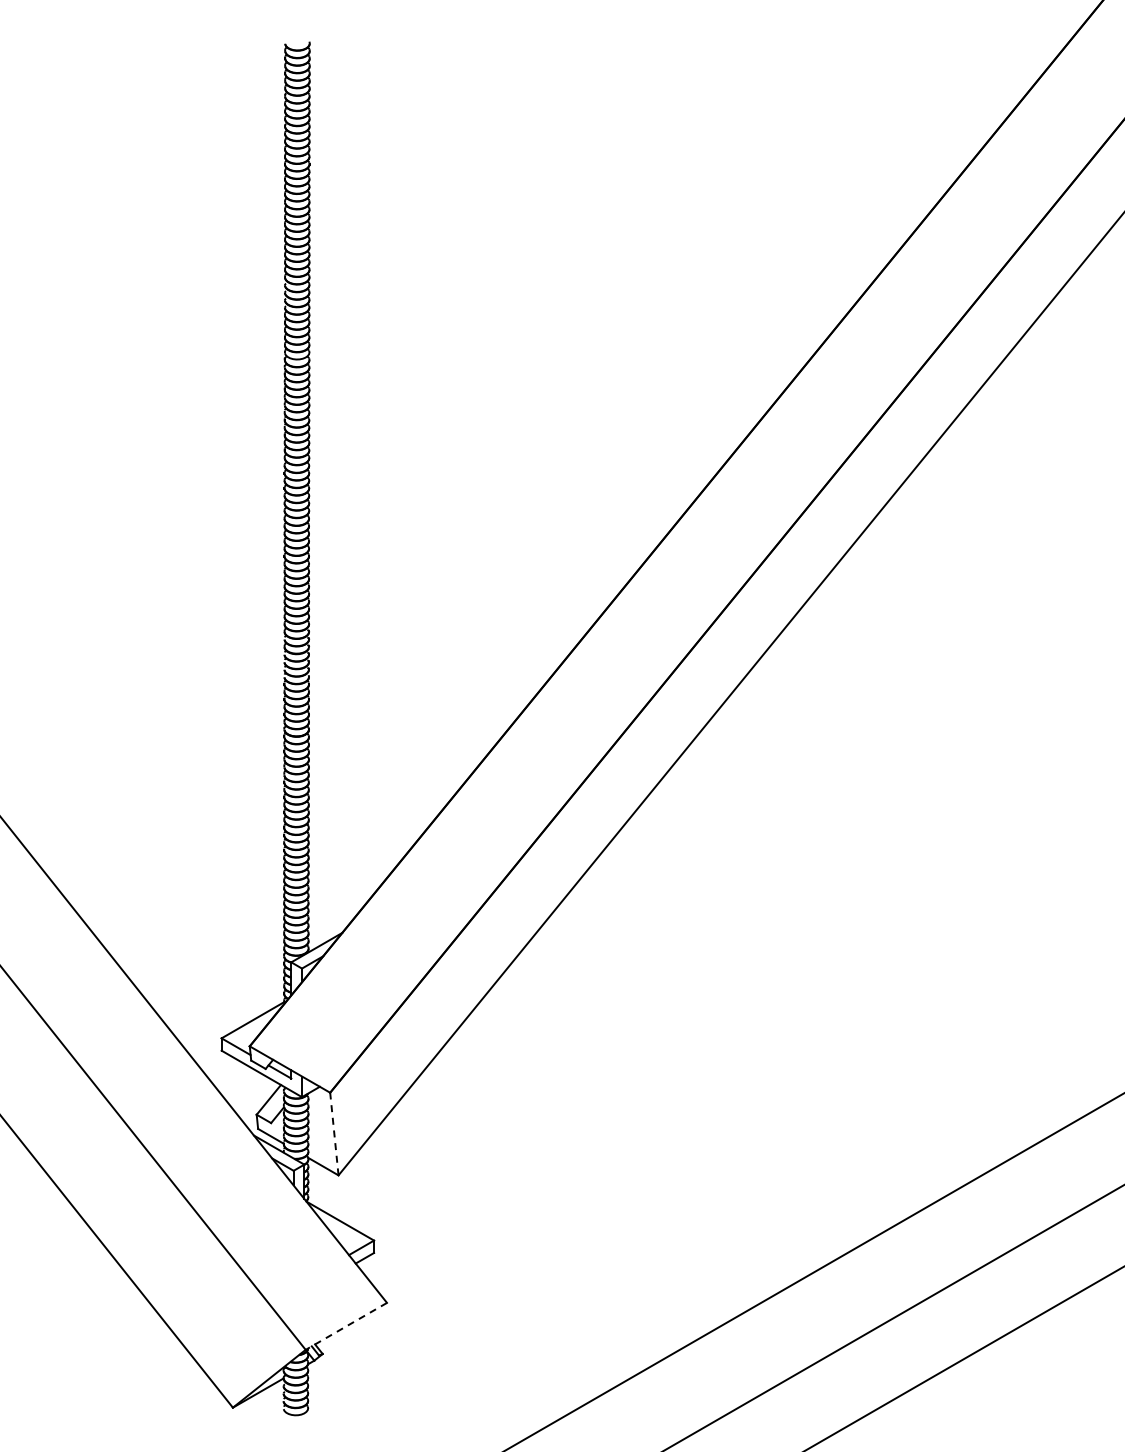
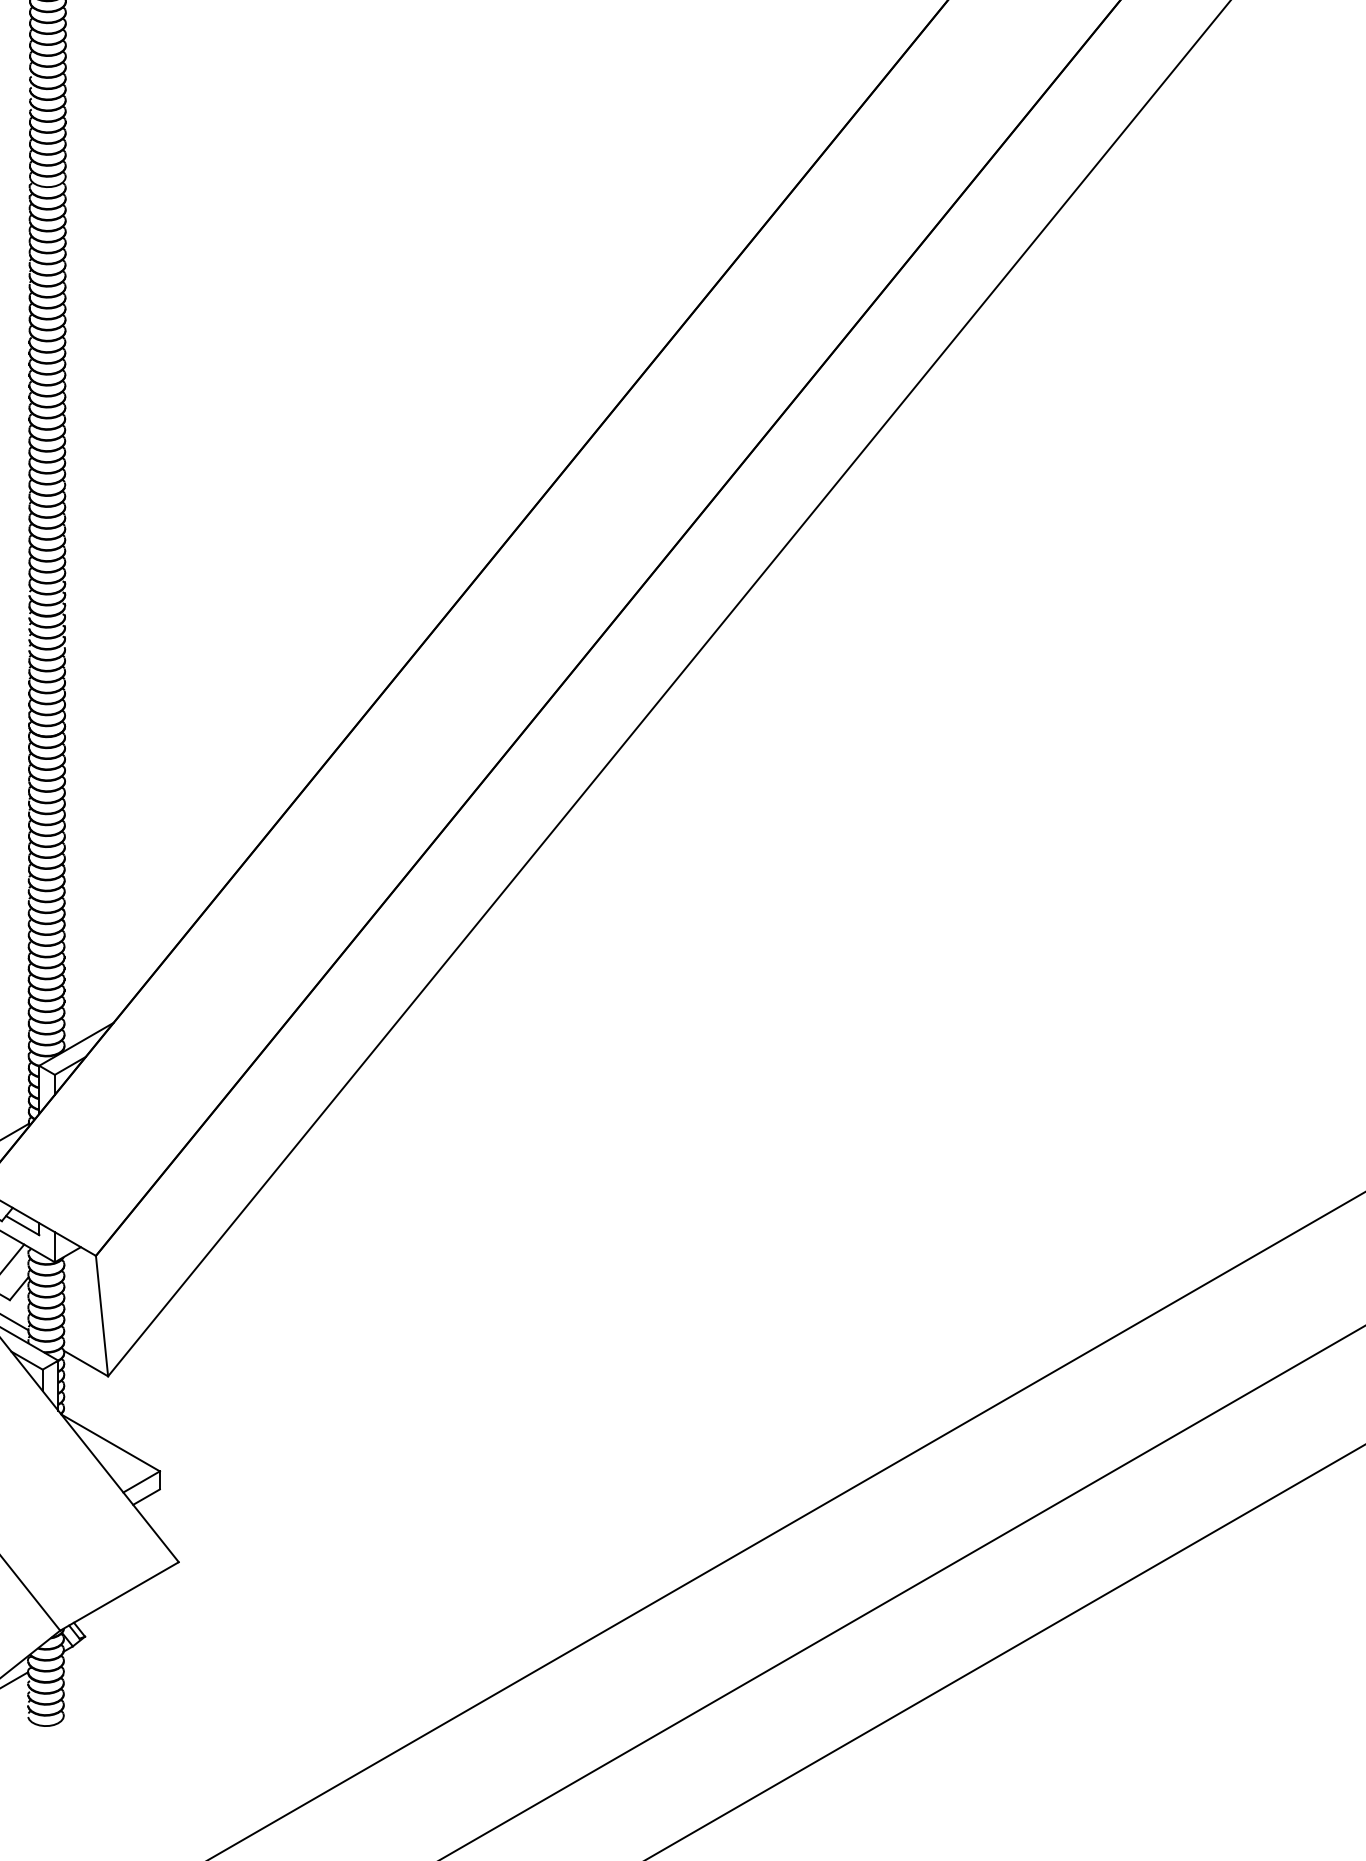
line: (334, 1134) -> (102, 1316), dashed -> solid
line: (346, 1326) -> (119, 1596), dashed -> solid

